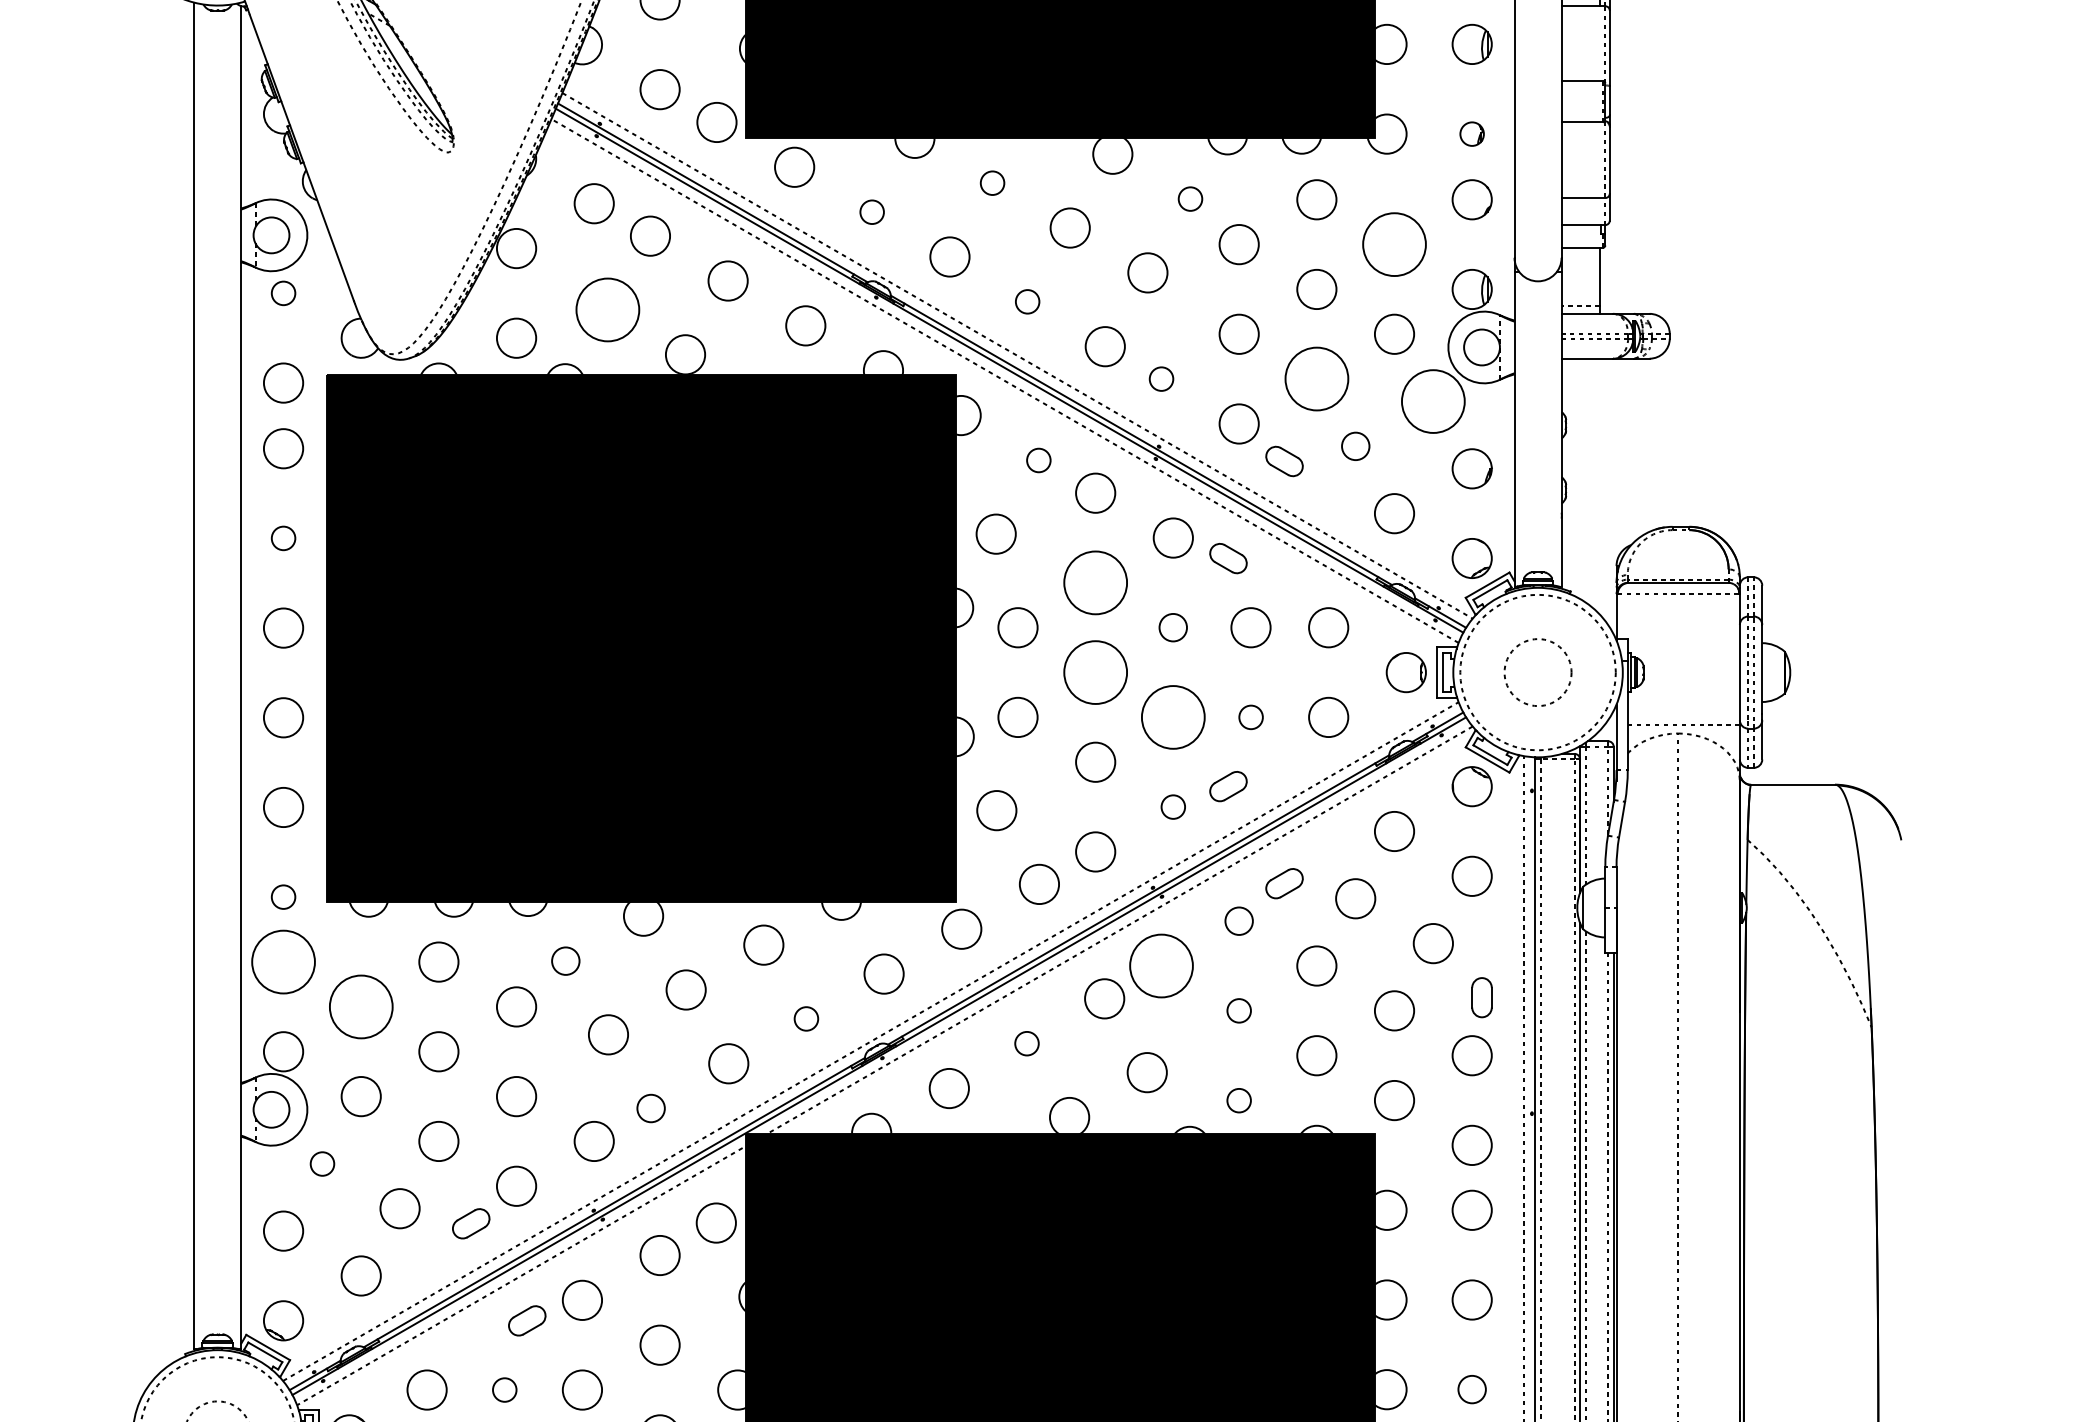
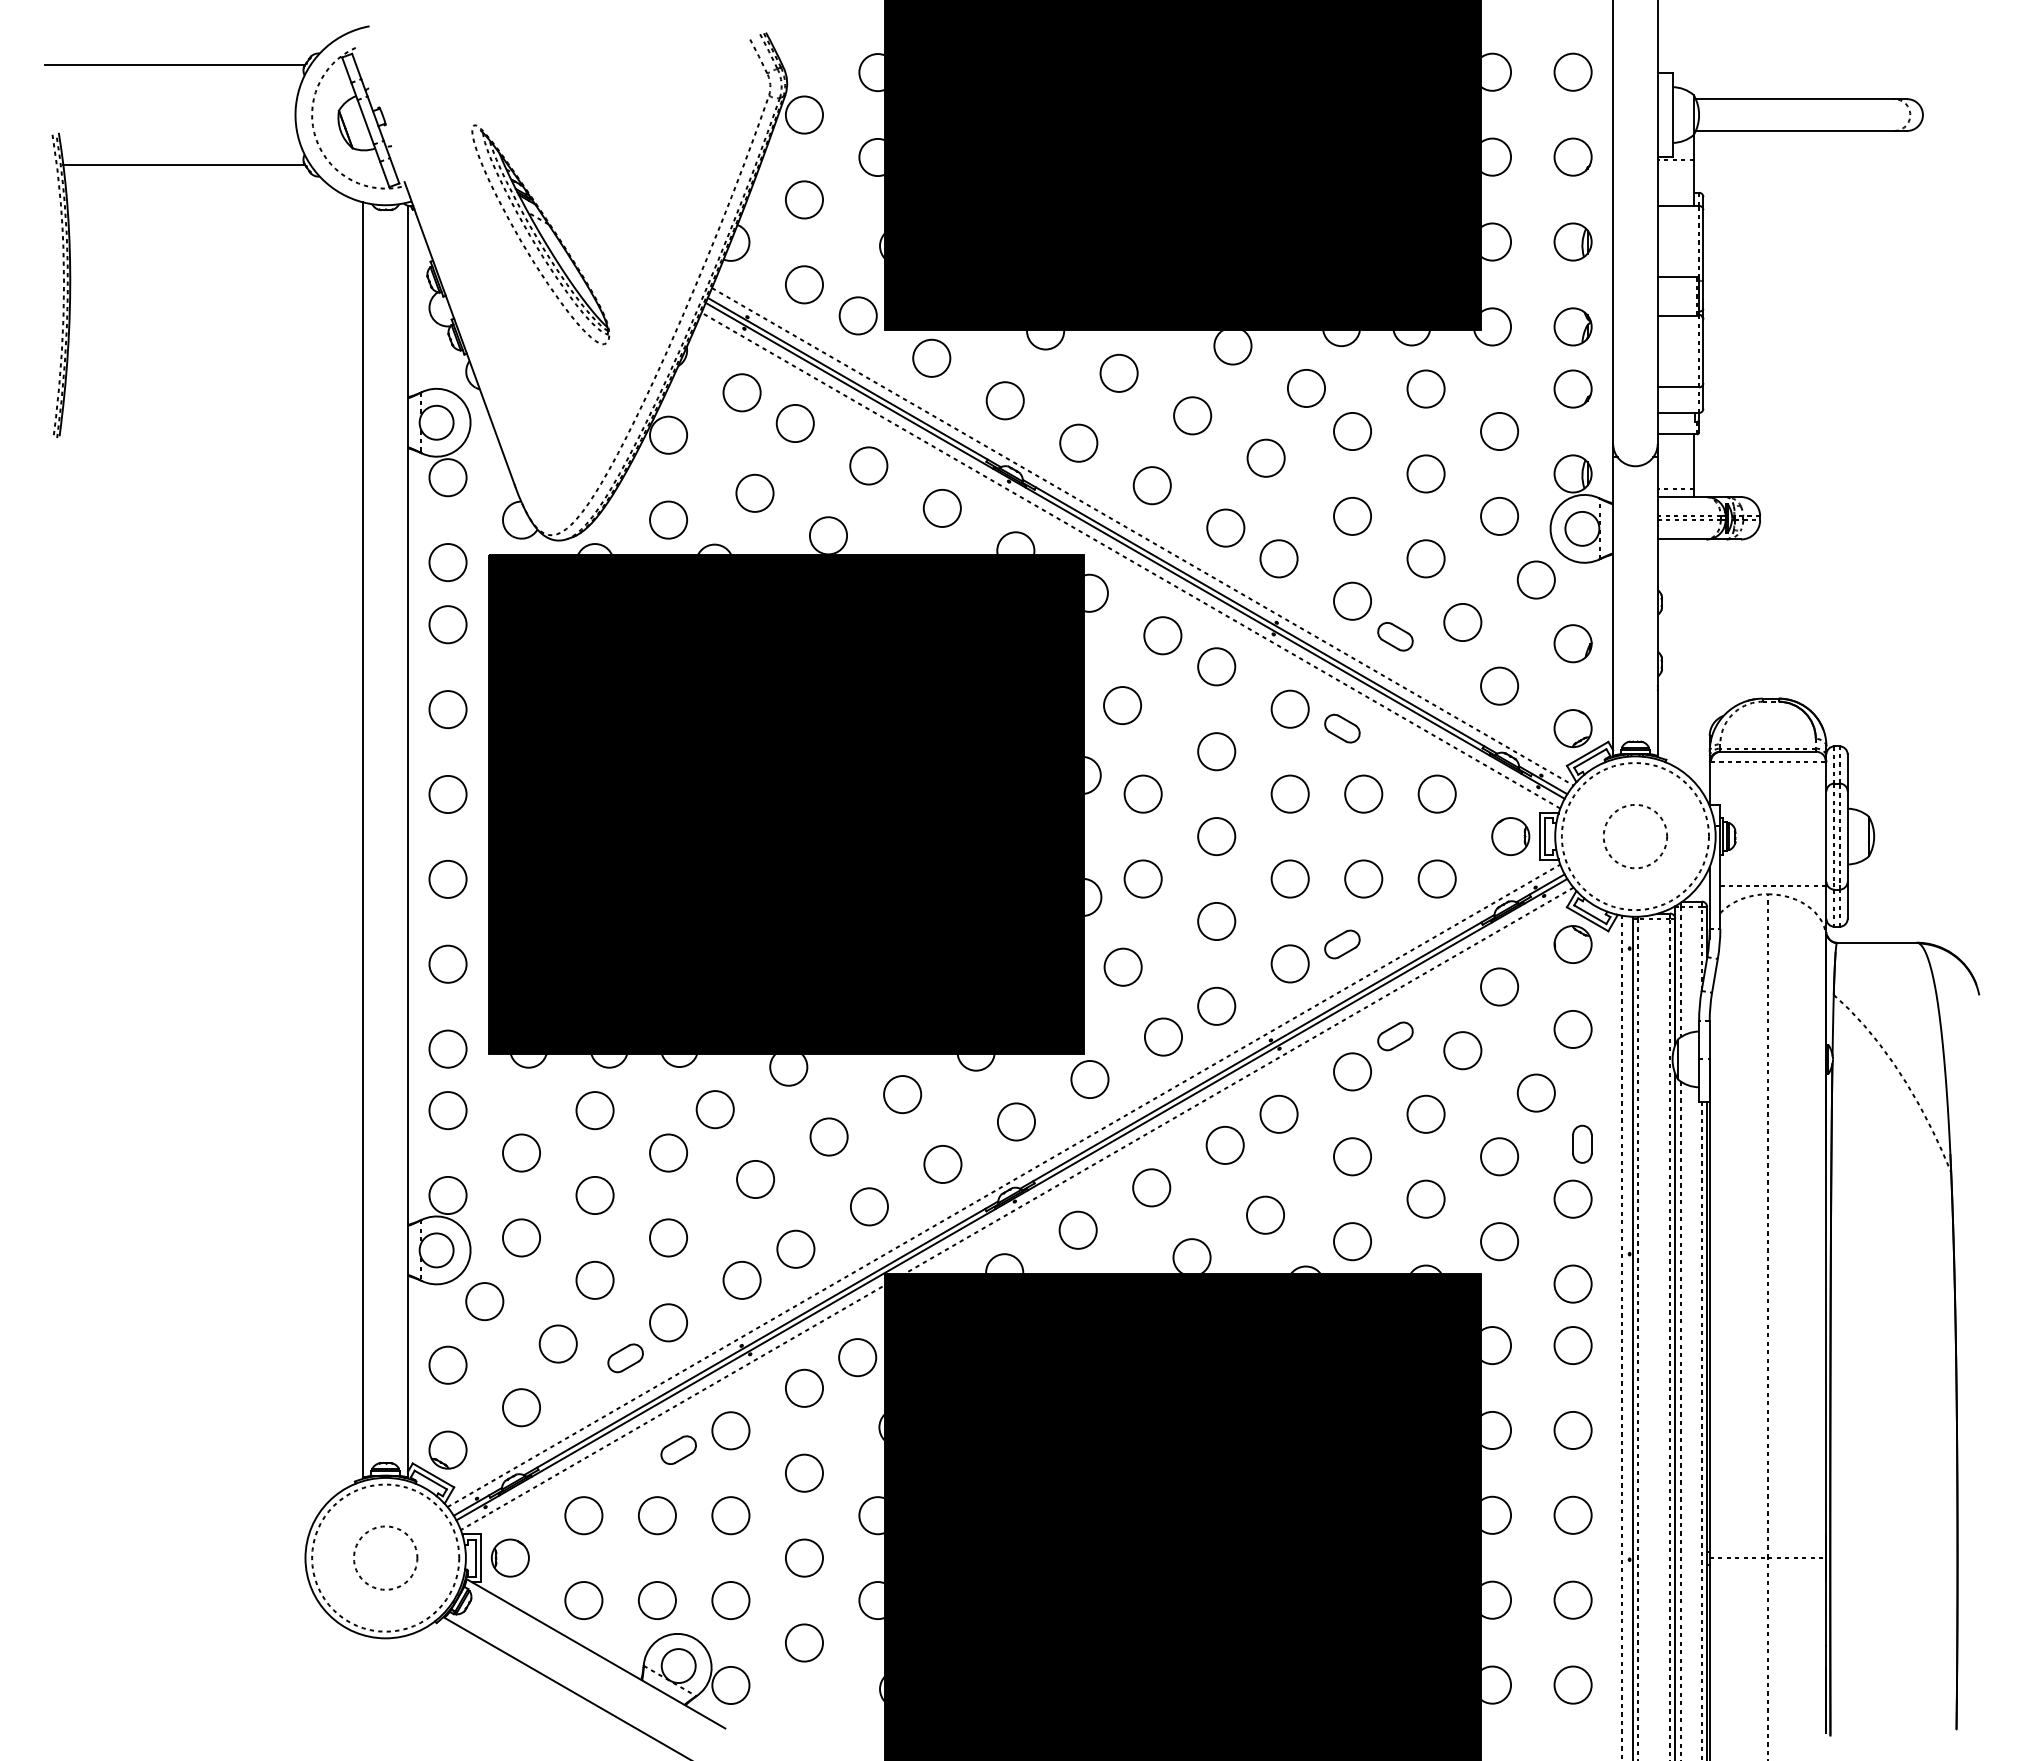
part: (1471, 133) -> (1572, 326), size x1.67
circle: (991, 182) -> (1118, 372), size x1.67
circle: (1190, 199) -> (1306, 388), size x1.67
circle: (871, 211) -> (1004, 400), size x1.67
circle: (1394, 244) -> (1499, 431), size x0.62
circle: (283, 293) -> (447, 477), size x1.67
circle: (1026, 301) -> (1151, 485), size x1.67
circle: (607, 309) -> (754, 492), size x0.62
circle: (1160, 378) -> (1278, 558), size x1.67
circle: (1316, 378) -> (1425, 558), size x0.62
circle: (1432, 400) -> (1535, 579), size x0.62
circle: (1355, 446) -> (1462, 622), size x1.43
circle: (1038, 460) -> (1162, 635), size x1.67
circle: (283, 538) -> (447, 709), size x1.67
circle: (1095, 582) -> (1216, 751), size x0.62
circle: (1172, 627) -> (1289, 793), size x1.43
circle: (1095, 672) -> (1216, 836), size x0.62
circle: (1172, 716) -> (1289, 878), size x0.62
circle: (1250, 716) -> (1363, 878), size x1.67
circle: (1172, 806) -> (1289, 963), size x1.67
circle: (283, 896) -> (447, 1048), size x1.67
circle: (1239, 920) -> (1352, 1071), size x1.43
circle: (565, 960) -> (714, 1109), size x1.43
circle: (283, 961) -> (447, 1110), size x0.62
circle: (1160, 965) -> (1278, 1113), size x0.62
circle: (361, 1006) -> (521, 1152), size x0.62
circle: (1239, 1010) -> (1352, 1156), size x1.67
circle: (805, 1019) -> (942, 1164), size x1.67
circle: (1026, 1043) -> (1151, 1187), size x1.67
circle: (1239, 1100) -> (1352, 1241), size x1.67
circle: (650, 1107) -> (795, 1248), size x1.43
circle: (322, 1163) -> (484, 1301), size x1.67
circle: (1471, 1388) -> (1572, 1514), size x1.43
circle: (503, 1389) -> (656, 1515), size x1.67

